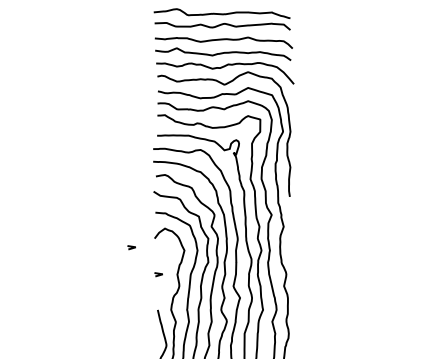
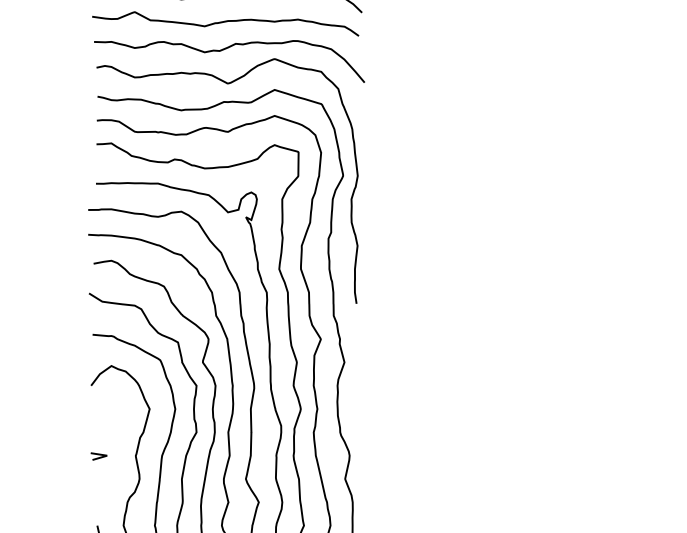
line: (131, 247) -> (45, 403), removed

